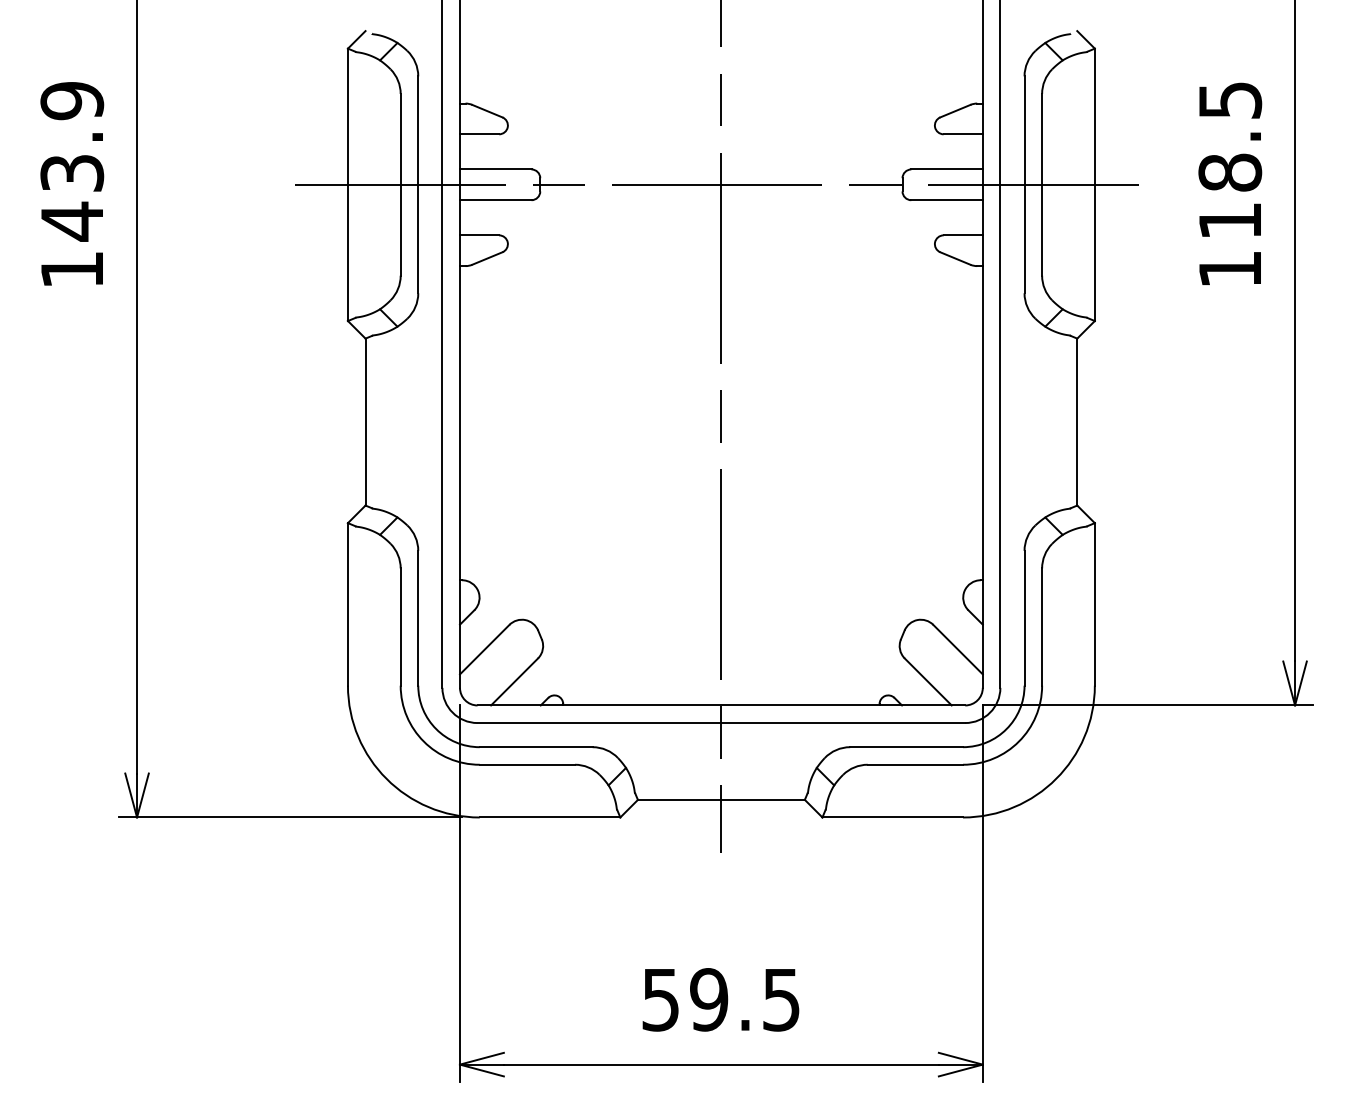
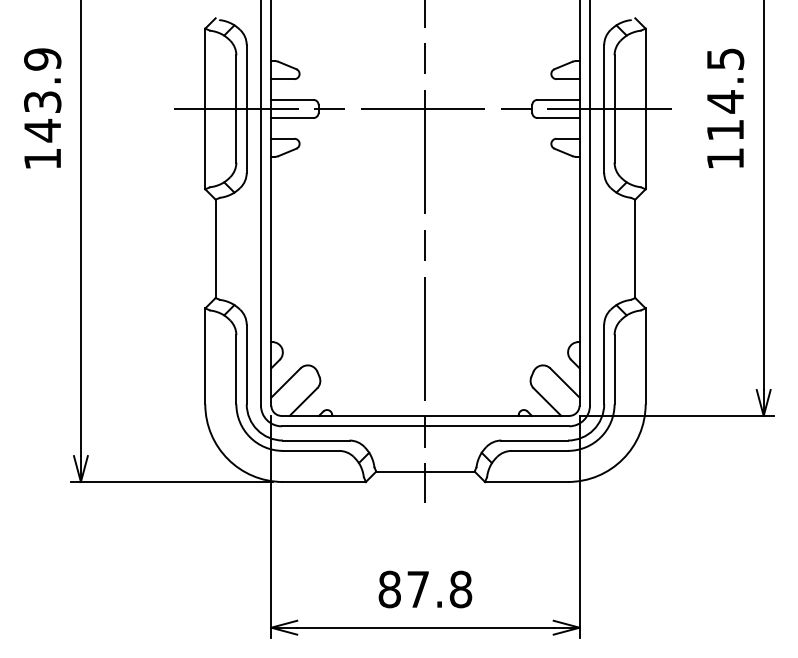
text: (1230, 172) -> (725, 101), 118.5 -> 114.5
text: (721, 999) -> (425, 589), 59.5 -> 87.8

